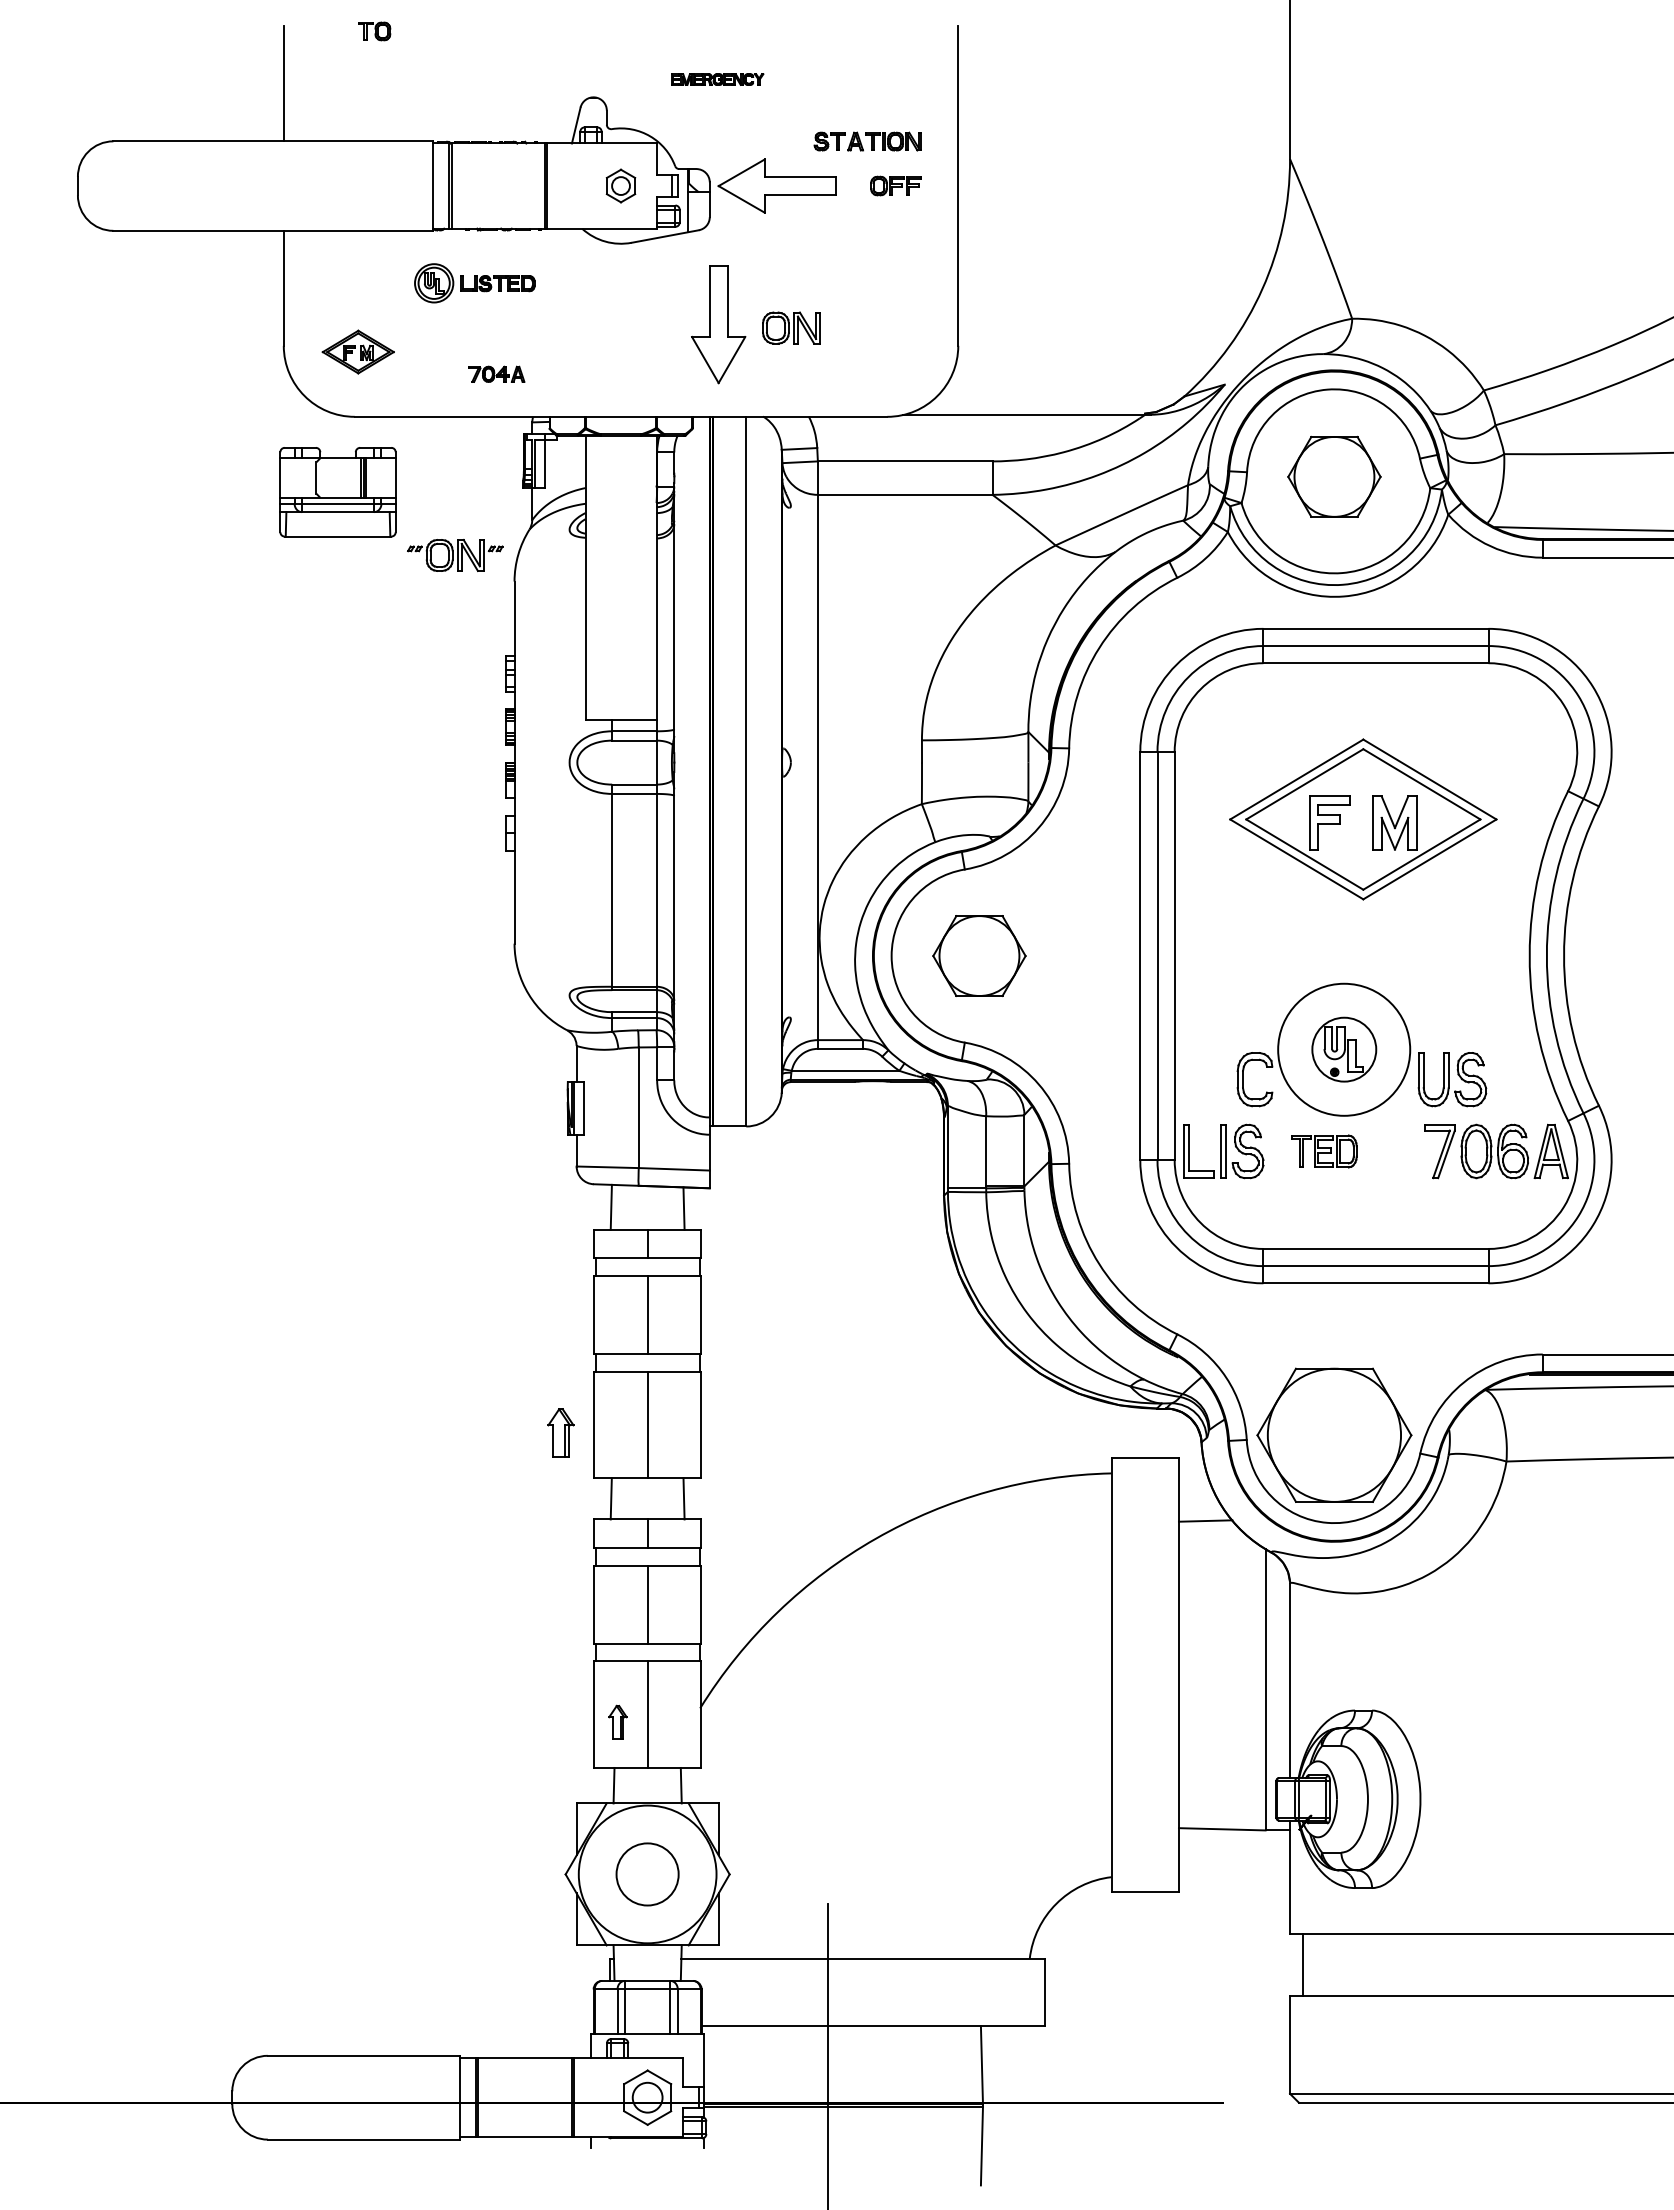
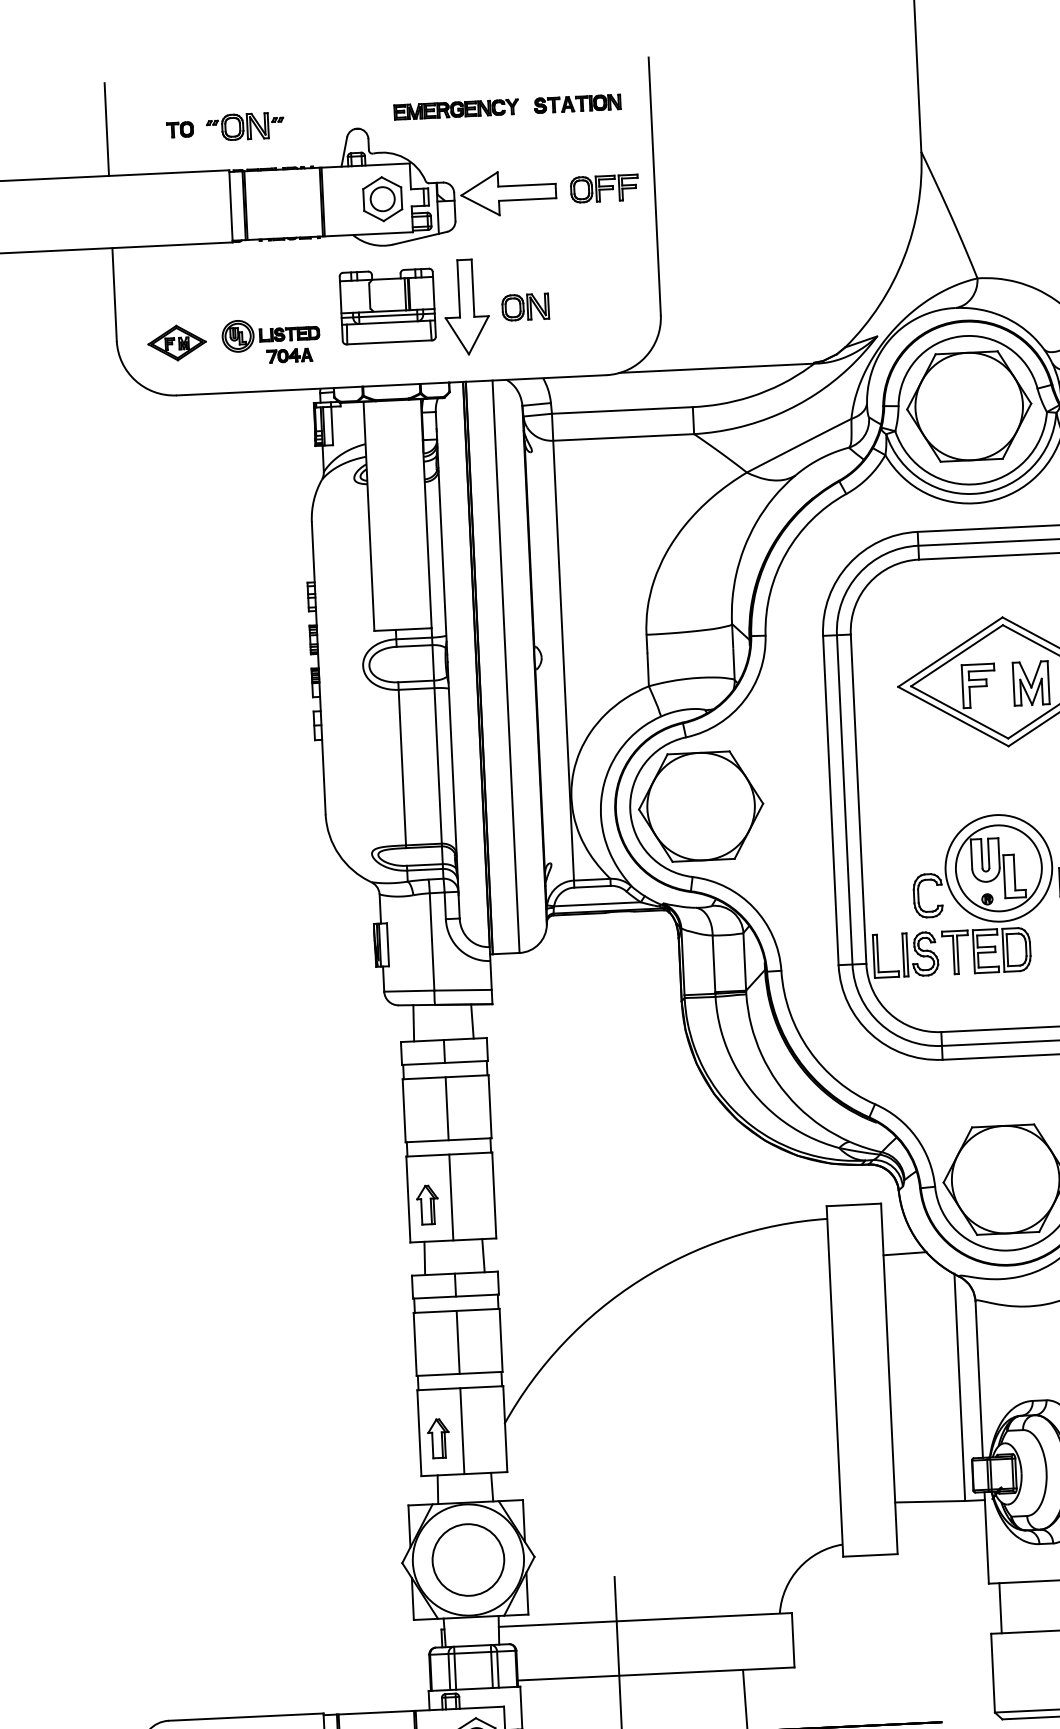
part: (374, 31) -> (180, 129), moved
part: (717, 79) -> (456, 109), size x1.67
part: (867, 141) -> (577, 103), moved
part: (620, 185) -> (382, 198), size x1.67
part: (895, 185) -> (604, 188), size x1.67
part: (474, 283) -> (270, 334), moved
part: (1334, 476) -> (969, 406), size x1.67
part: (337, 492) -> (387, 306), moved
part: (455, 555) -> (245, 126), moved
part: (979, 955) -> (701, 806), size x1.67
part: (1344, 1049) -> (999, 868), size x1.67
part: (1324, 1151) -> (986, 951), size x1.67
part: (560, 1432) -> (427, 1204), moved
part: (617, 1722) -> (438, 1438), size x1.43
circle: (647, 1874) -> (468, 1560), size x1.43

